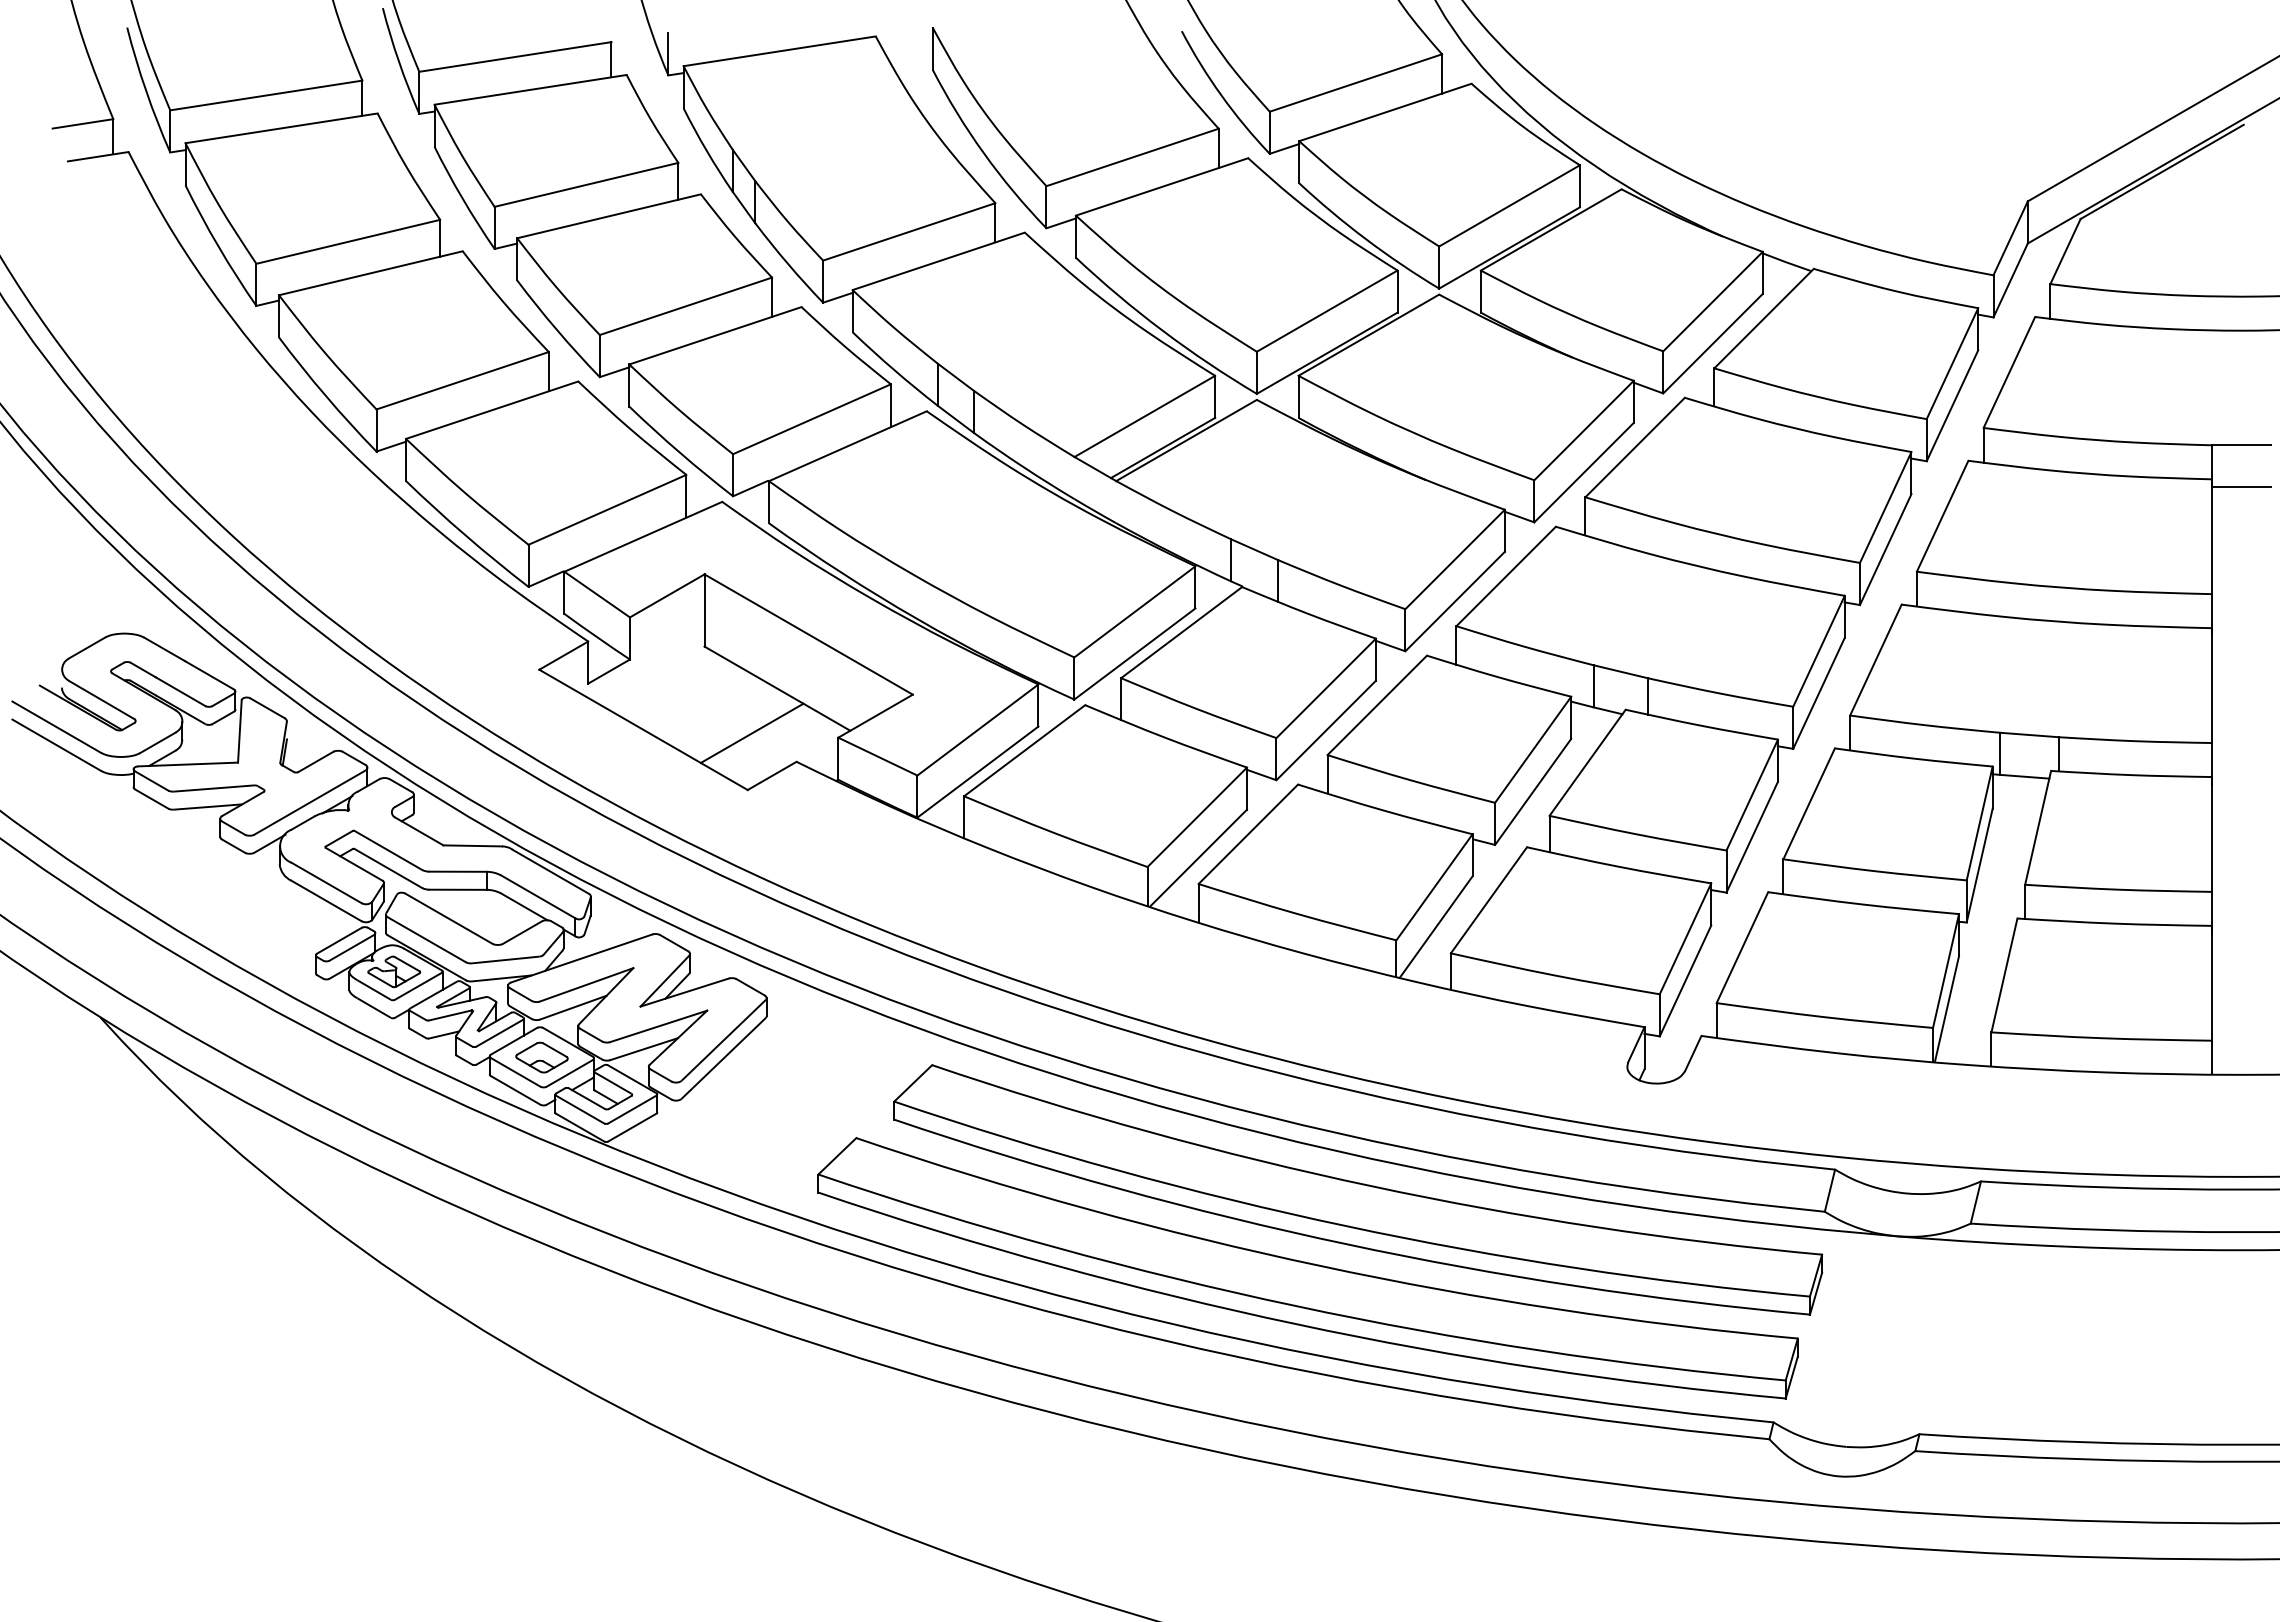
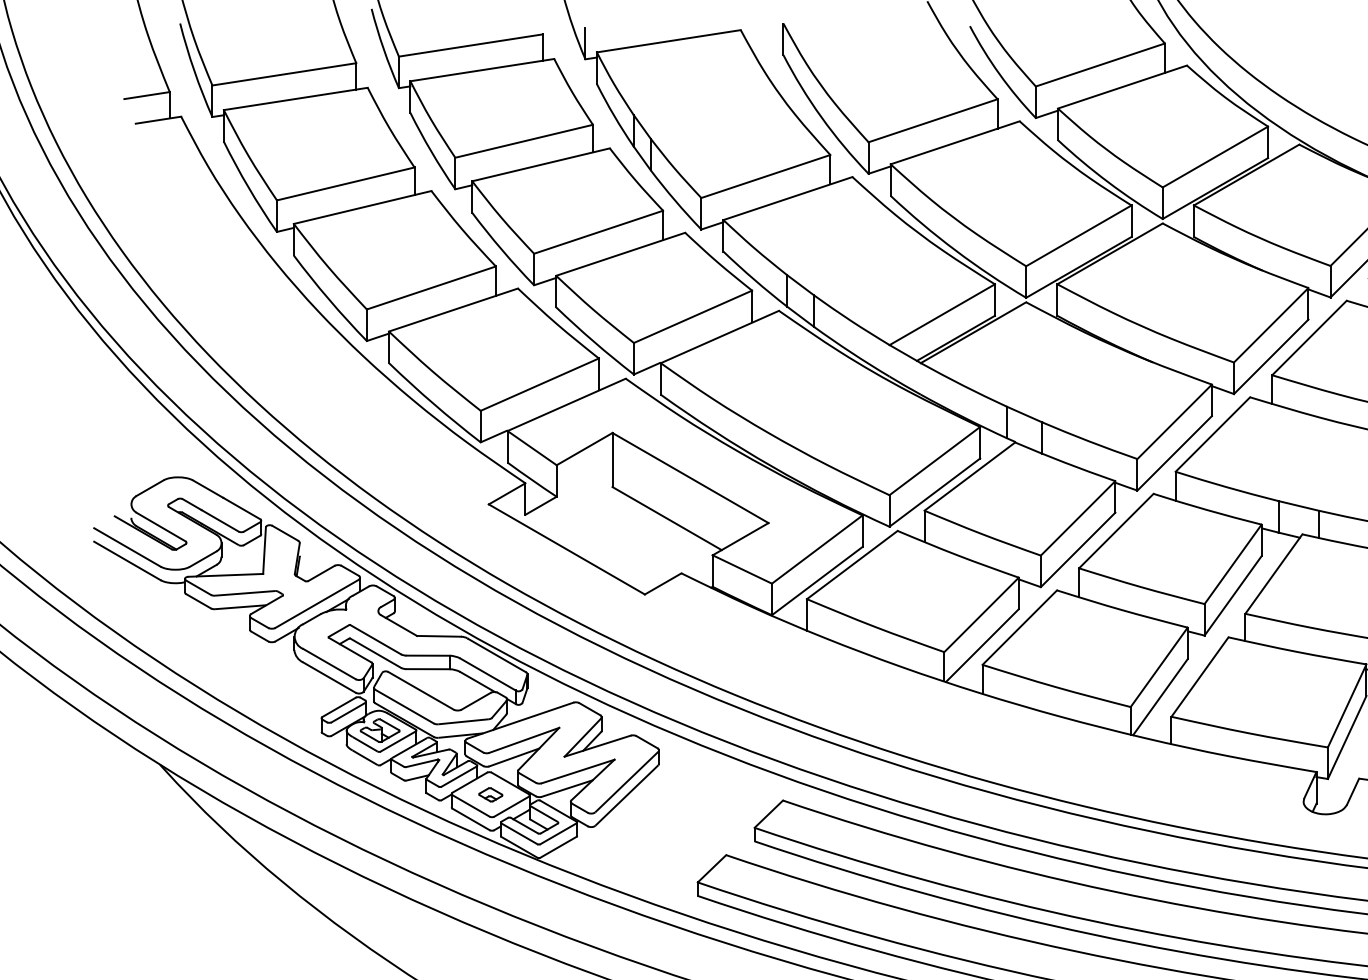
line: (751, 732) -> (647, 551), removed
part: (541, 1057) -> (490, 794), size x0.6

